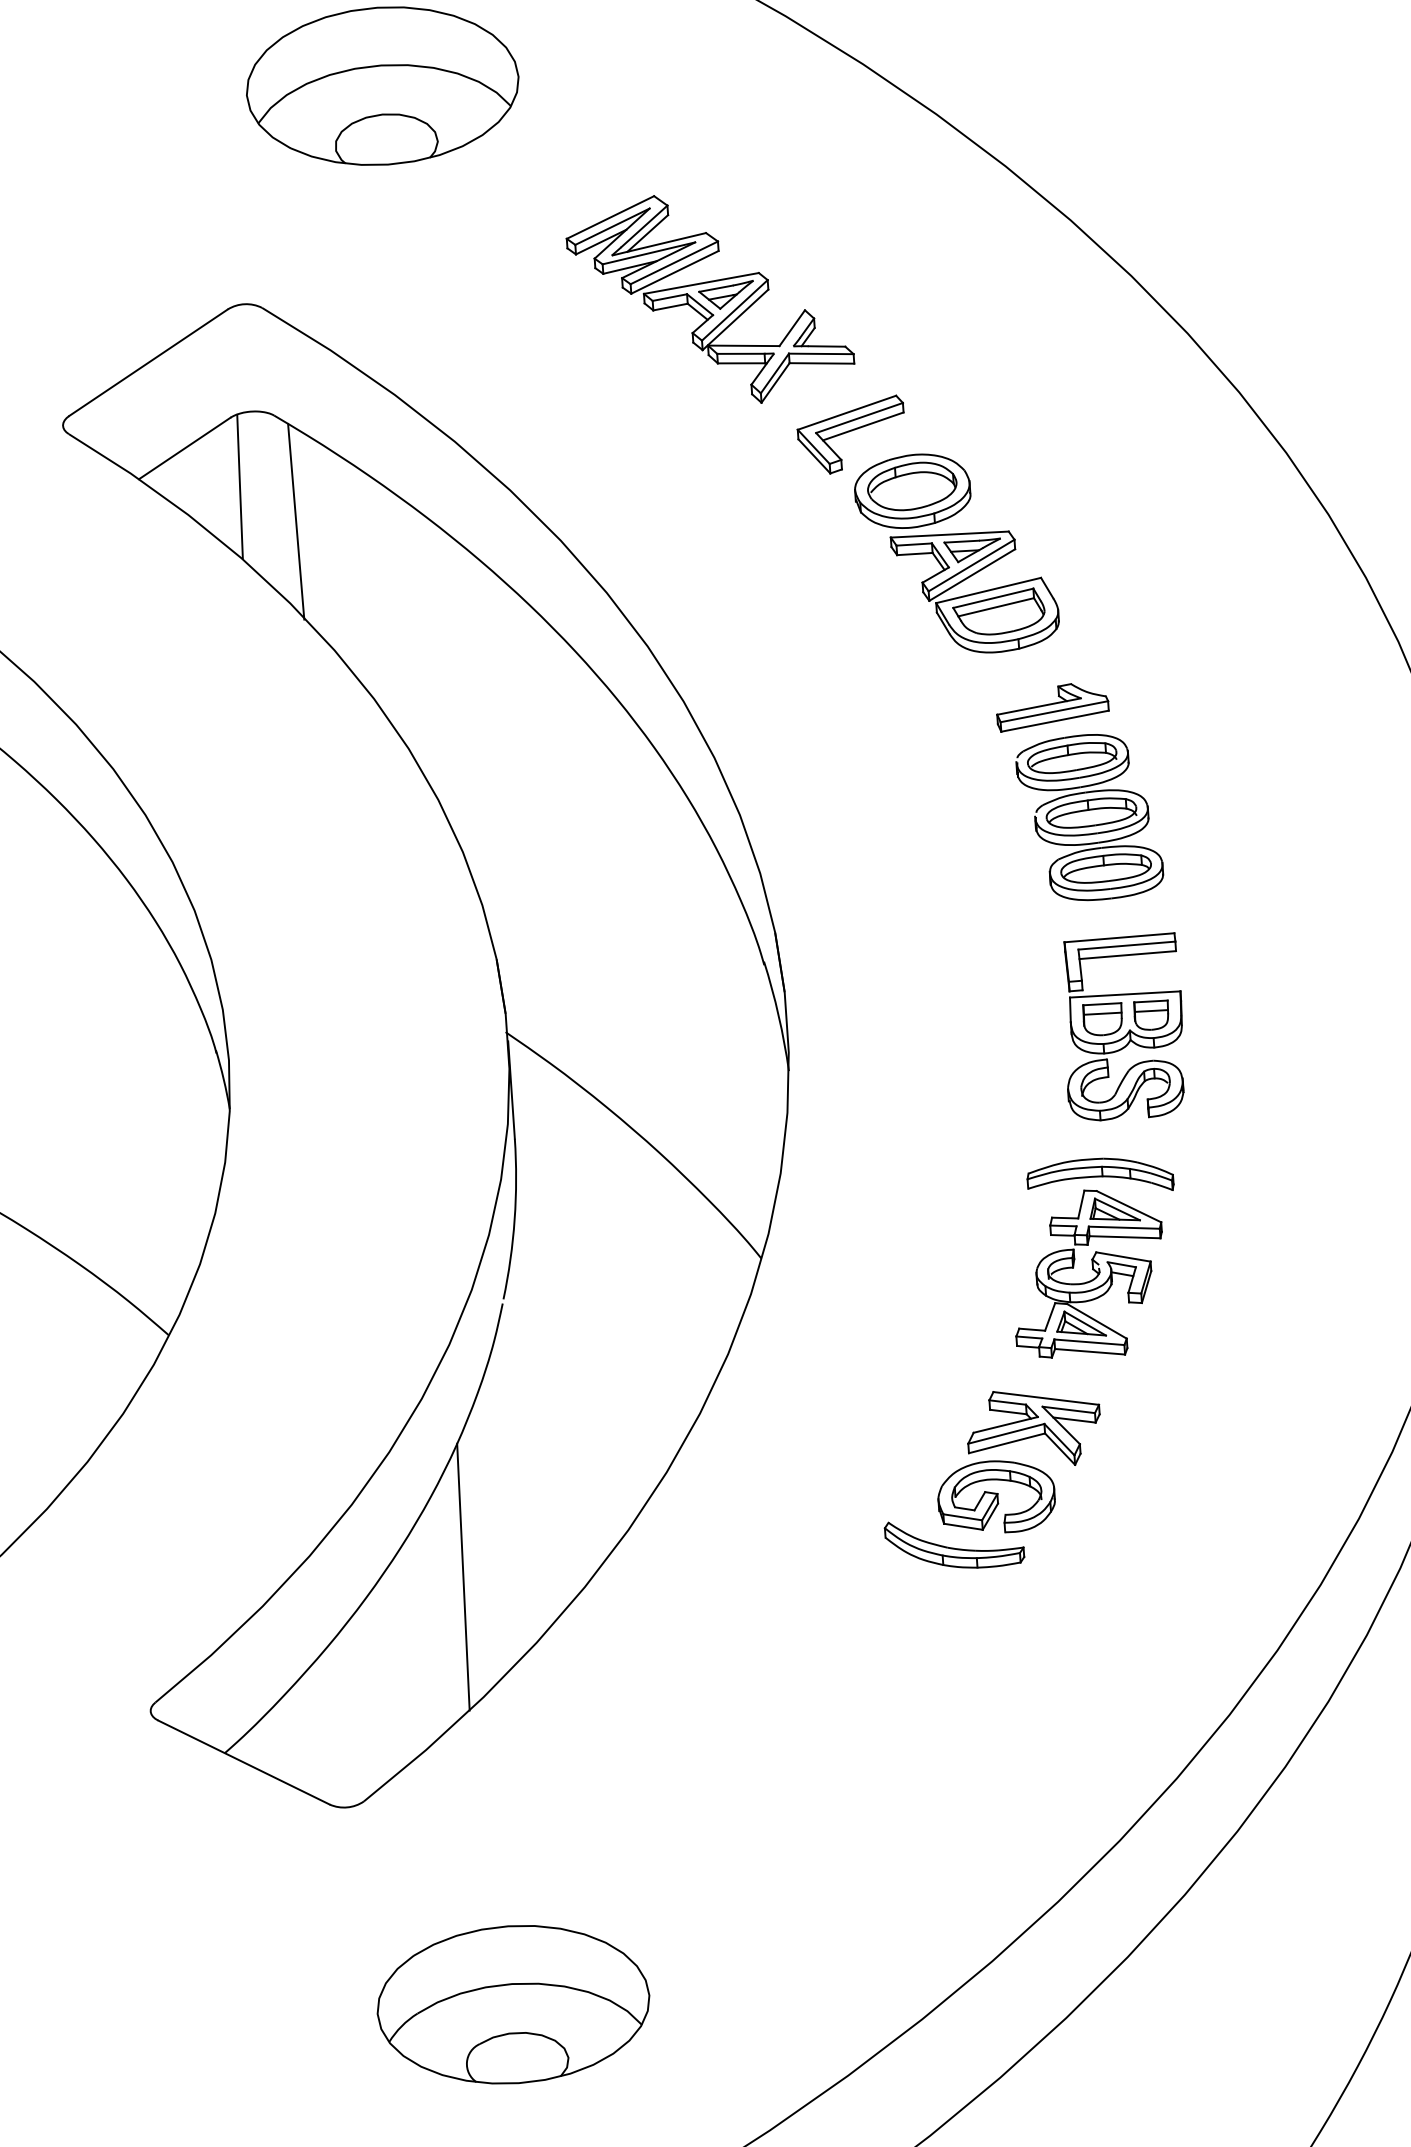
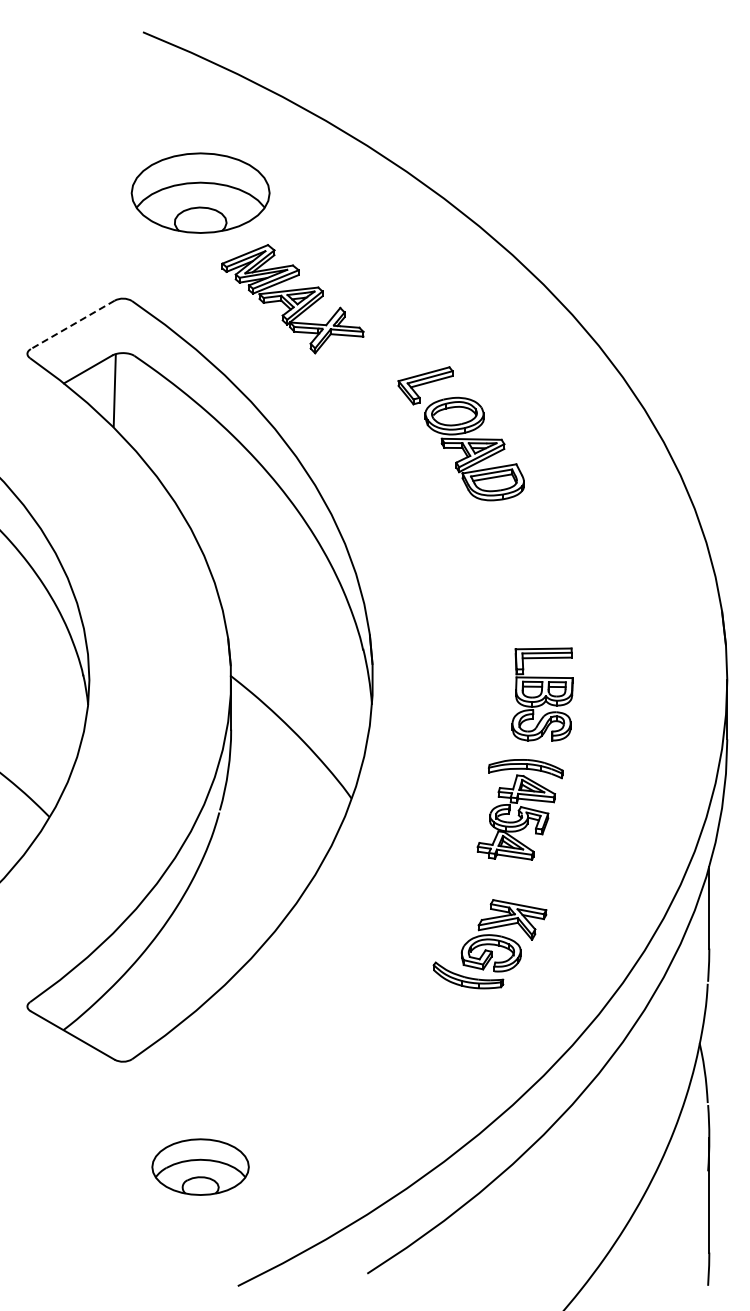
part: (709, 299) -> (292, 299), moved
line: (148, 364) -> (72, 325), solid -> dashed
line: (295, 522) -> (141, 410), removed
part: (1079, 791) -> (528, 573), removed
part: (991, 1479) -> (489, 944), moved
line: (462, 1577) -> (189, 949), removed
part: (513, 2003) -> (200, 1166), size x0.7

